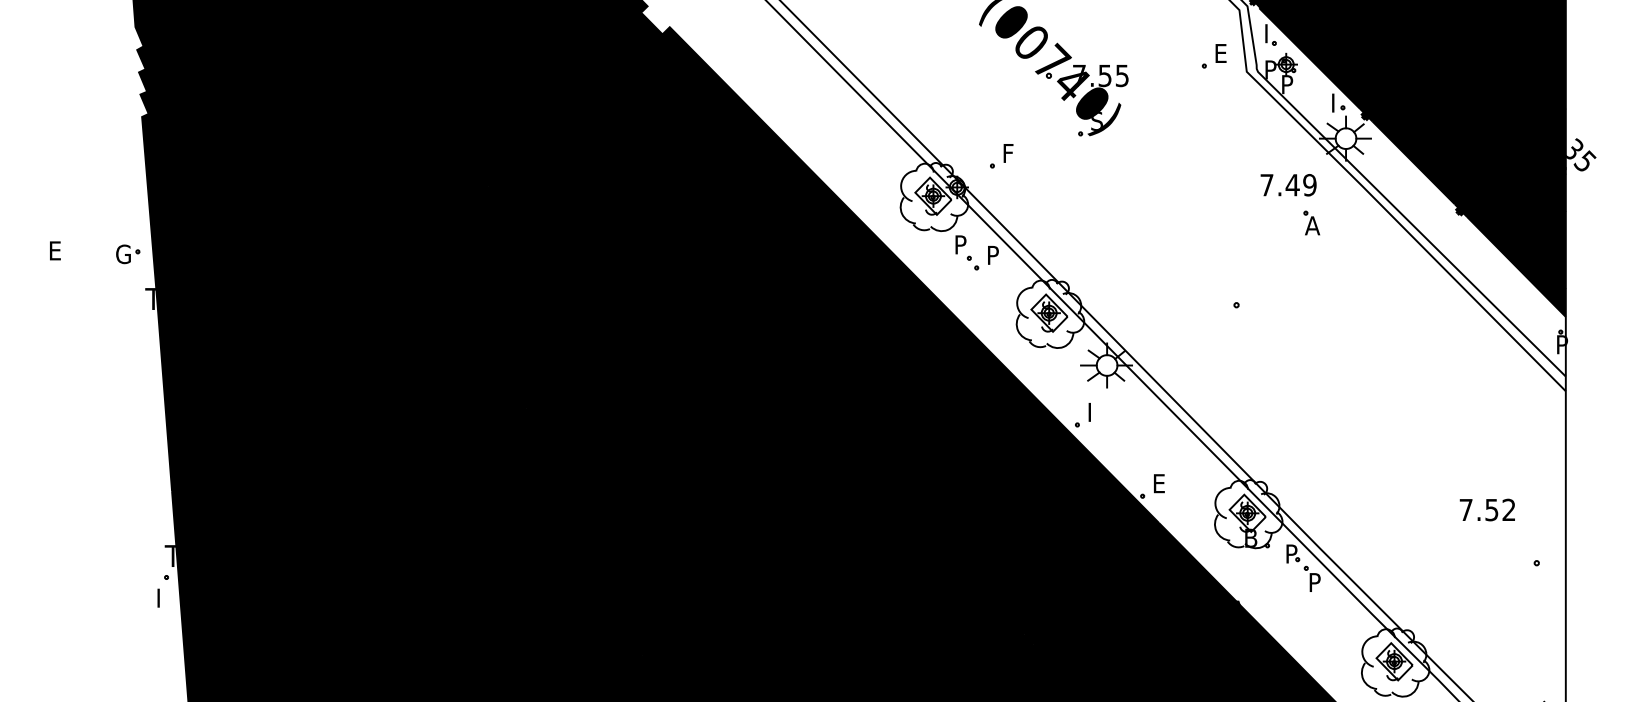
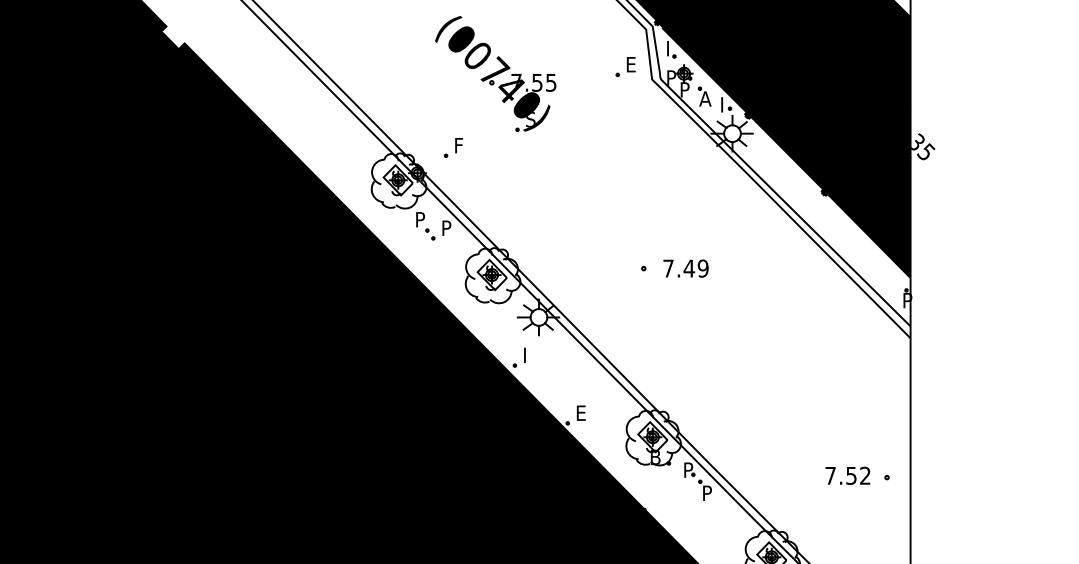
text: (1288, 185) -> (685, 268), moved
part: (1311, 222) -> (704, 96), moved
text: (1486, 509) -> (847, 475), moved

